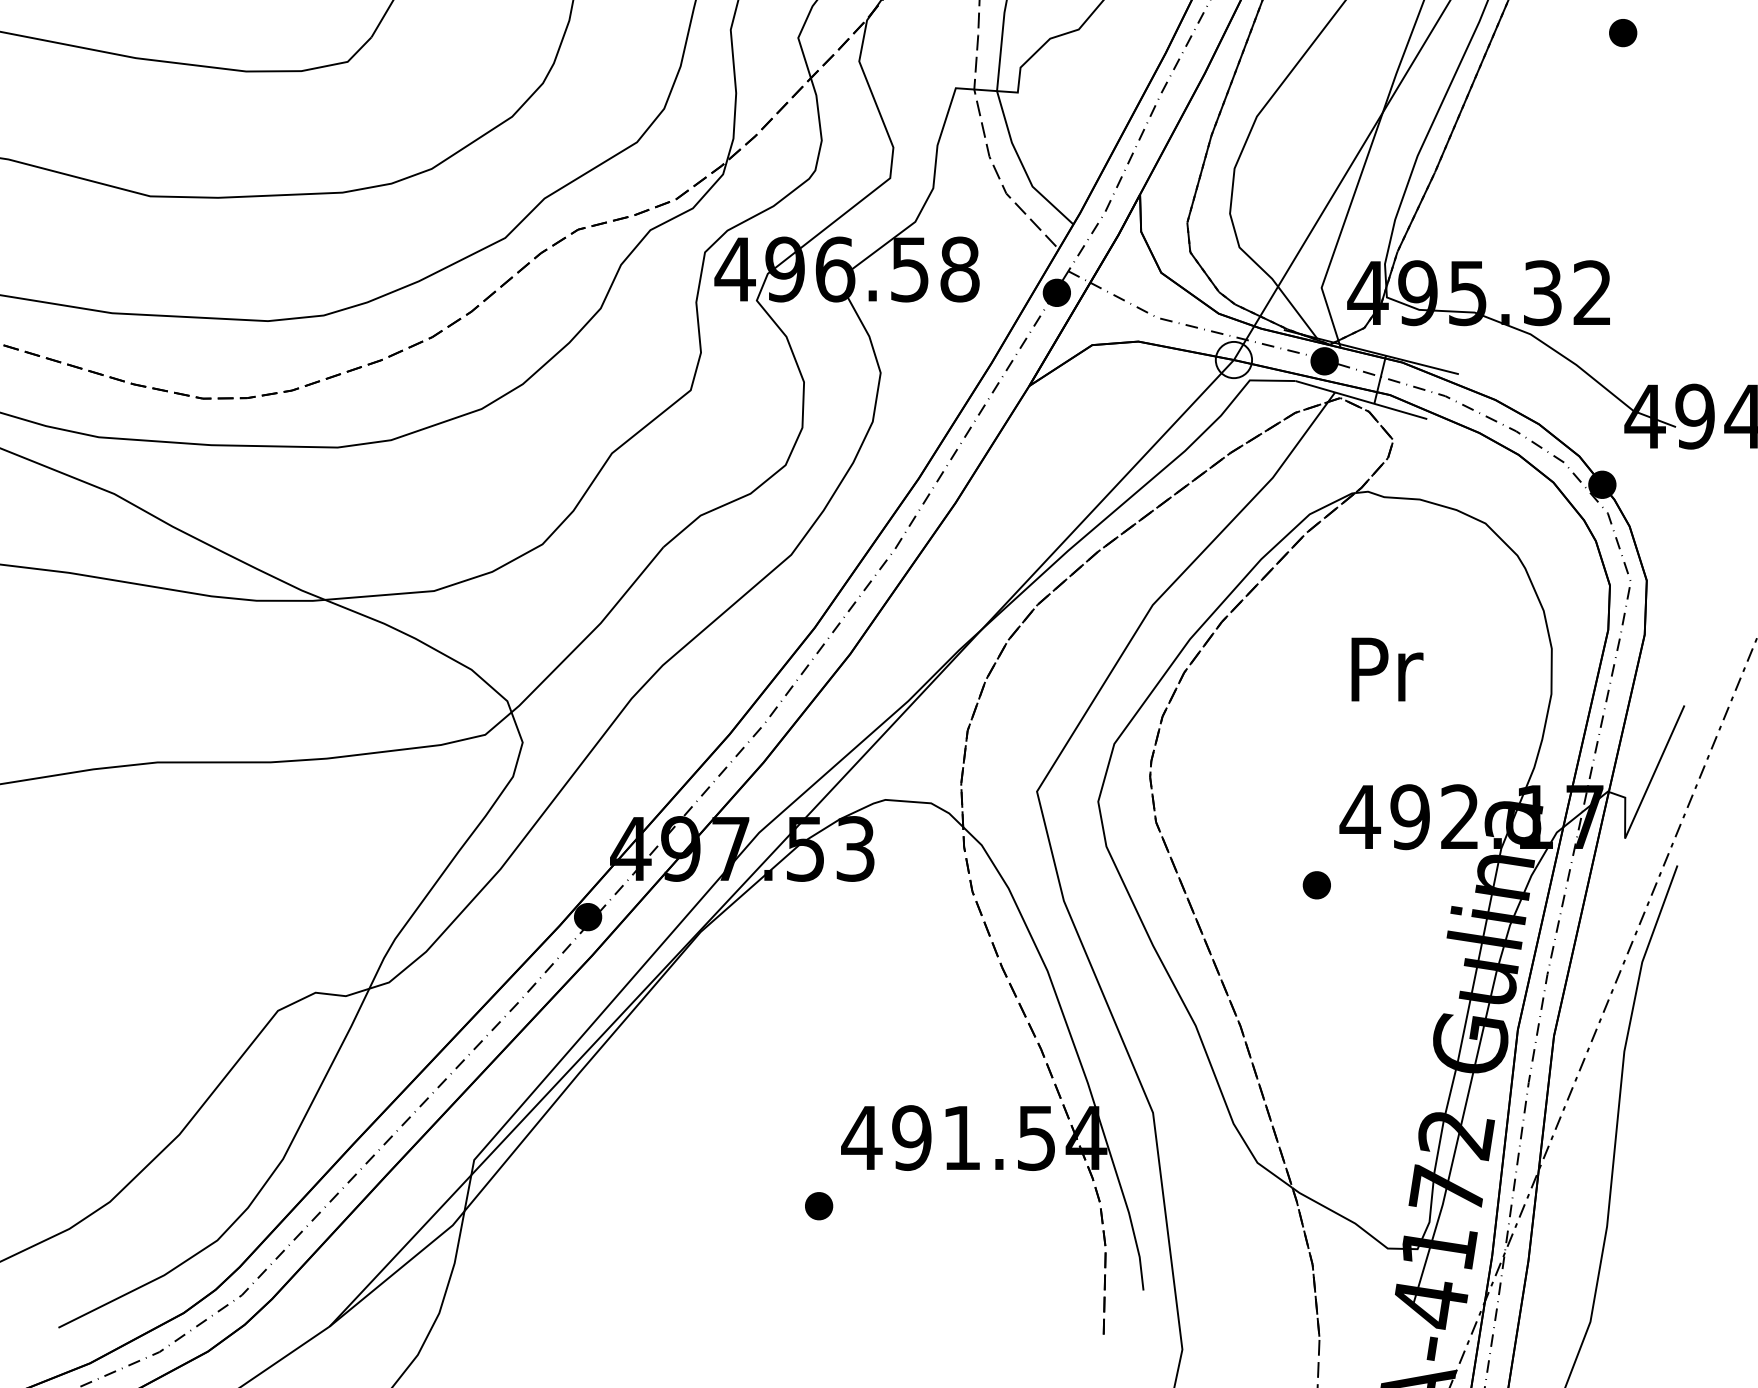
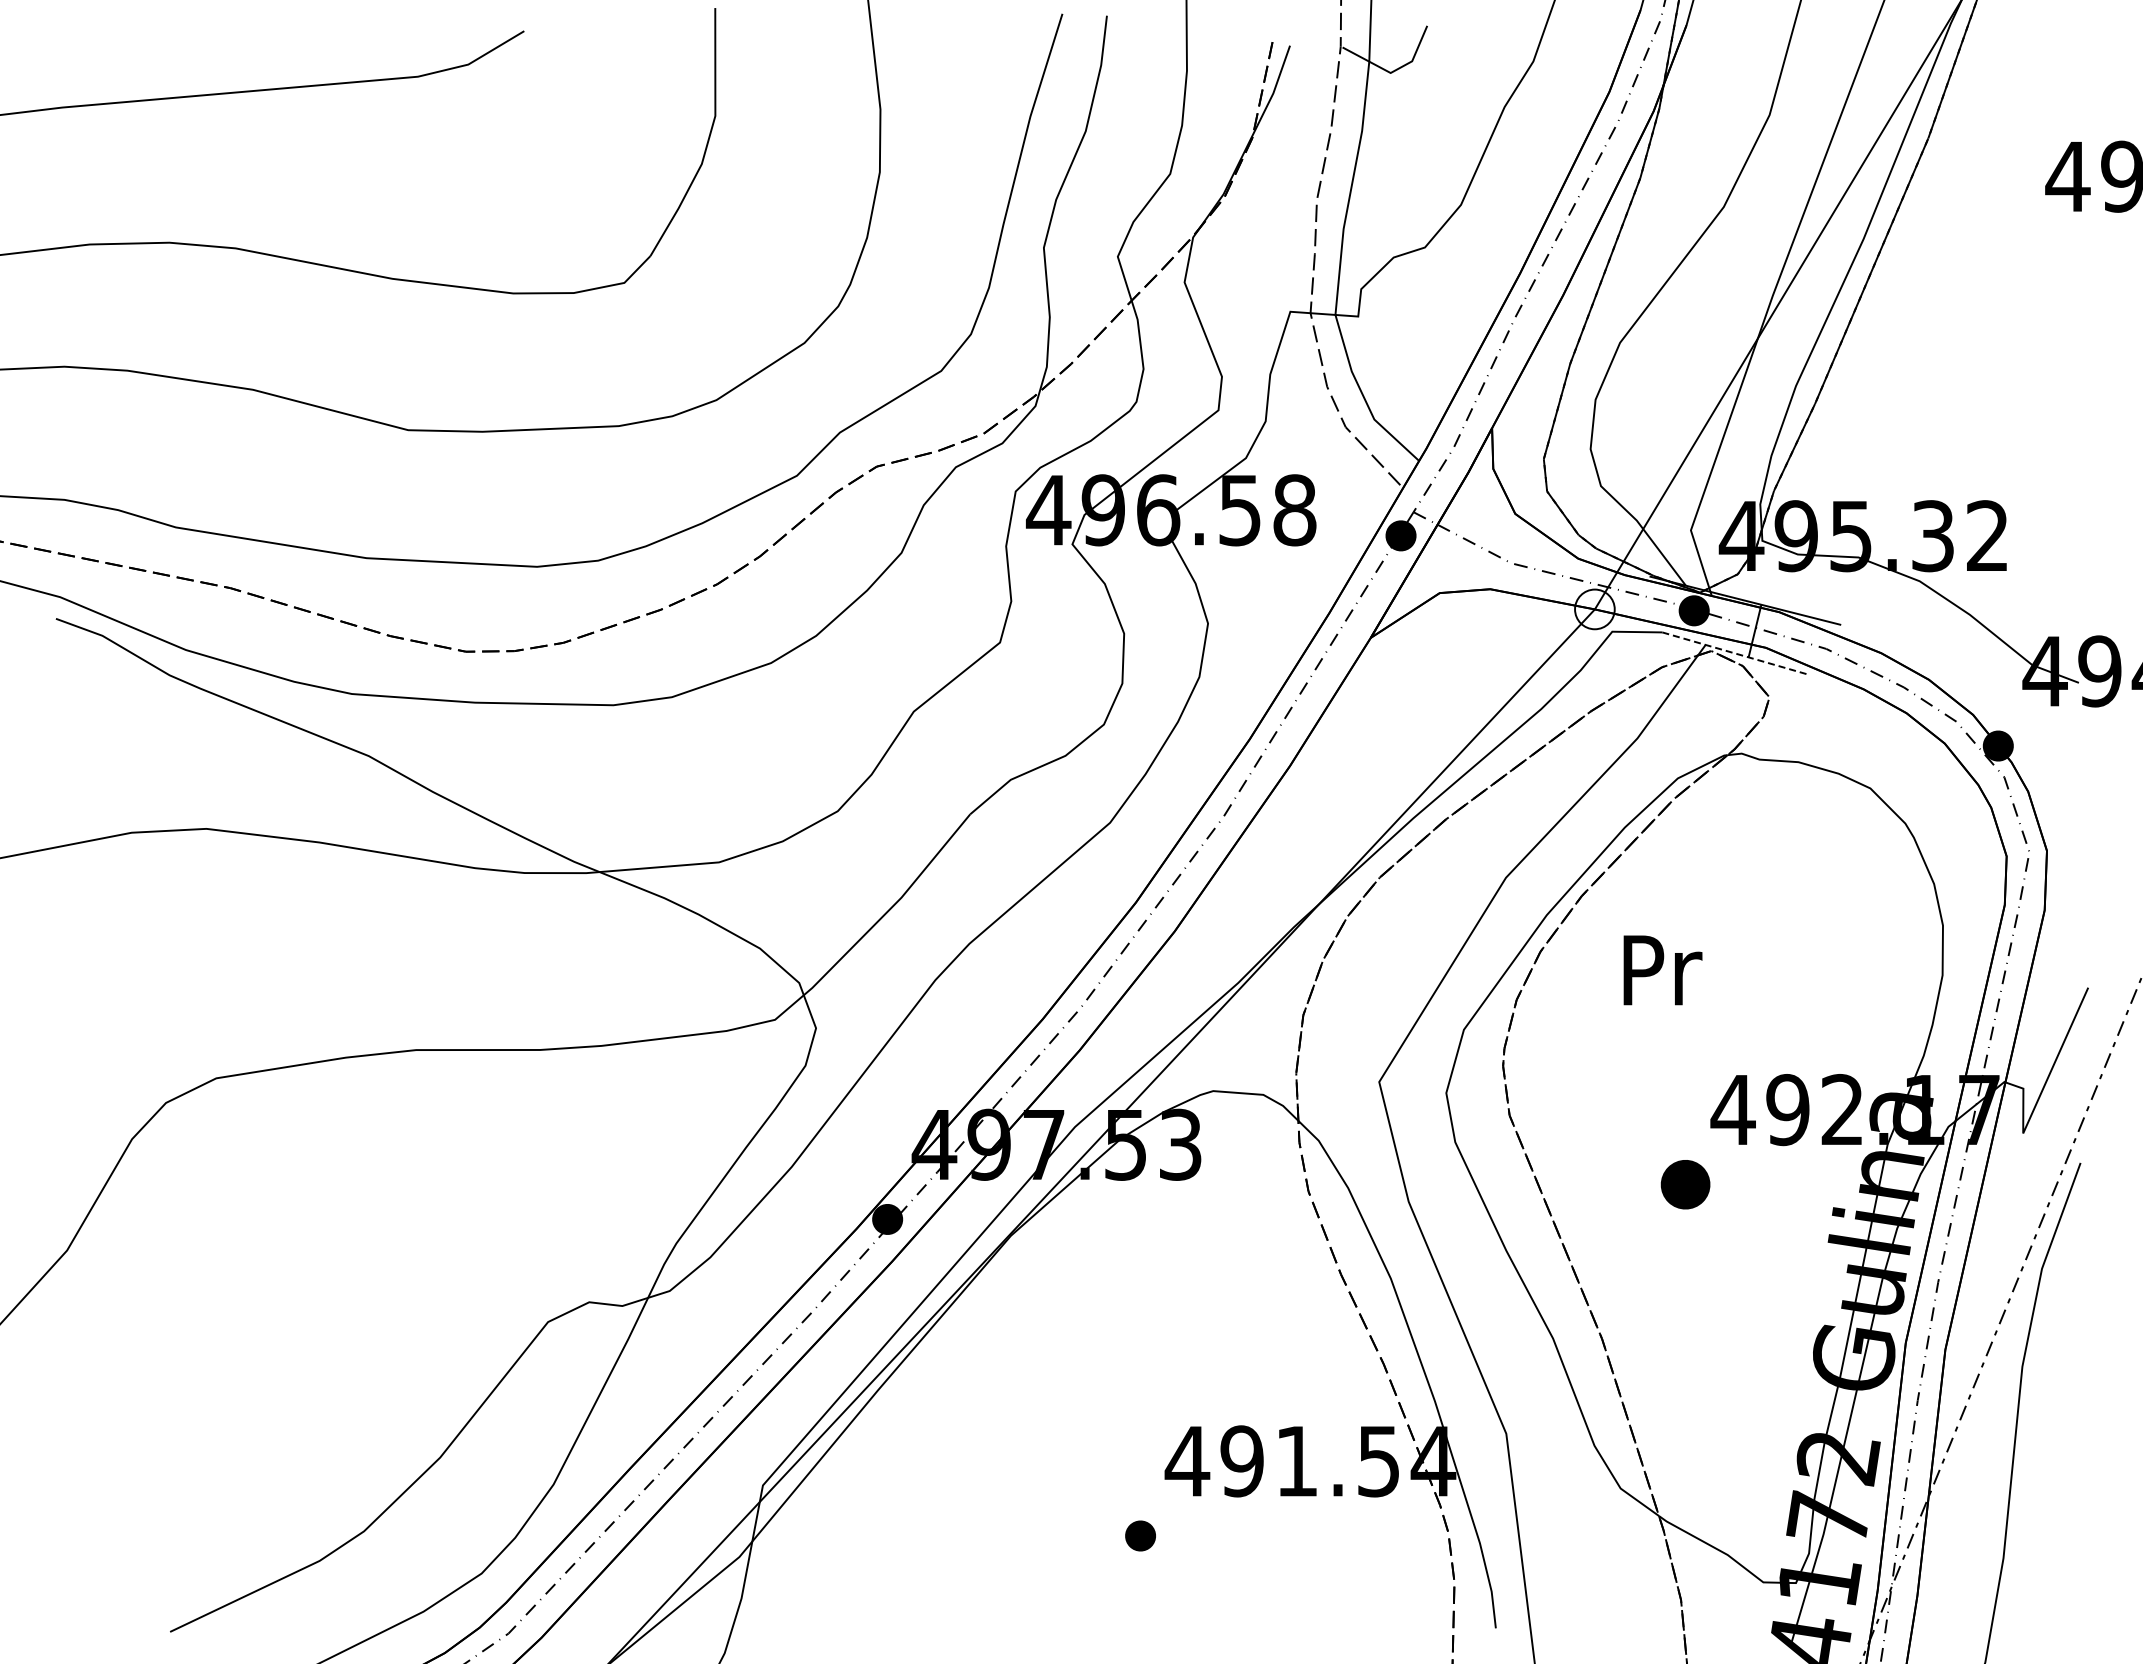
part: (1622, 33) -> (2020, 251), removed
line: (1361, 400) -> (1734, 653), solid -> dashed
text: (1387, 669) -> (1662, 970), moved
part: (1316, 885) -> (1685, 1184), size x1.6

